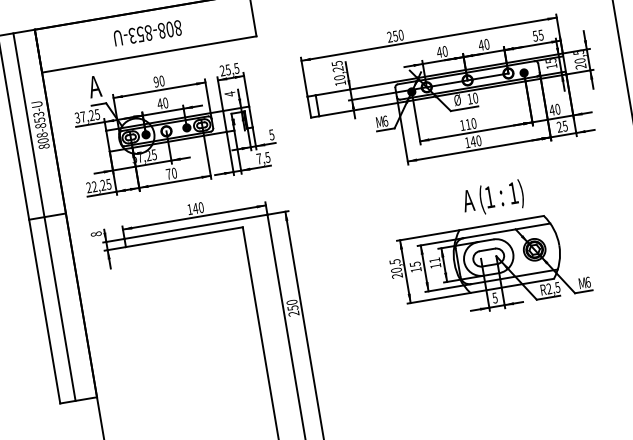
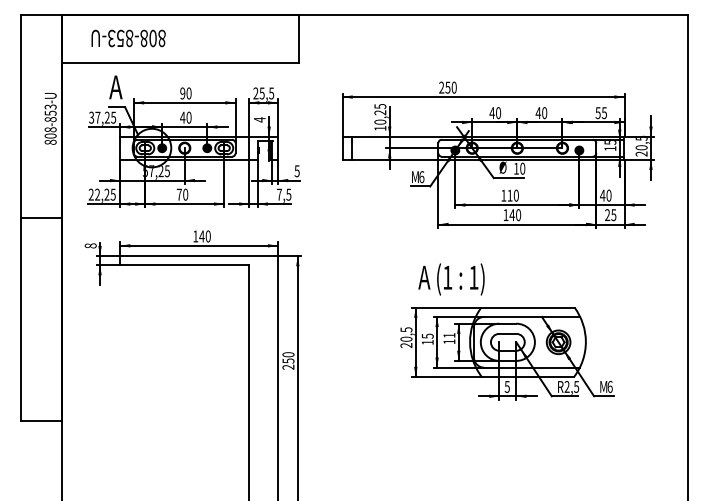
text: (147, 33) -> (128, 38), moved
text: (493, 198) -> (451, 279), moved
line: (44, 217) -> (38, 218), removed

